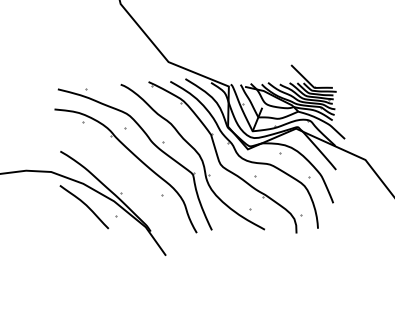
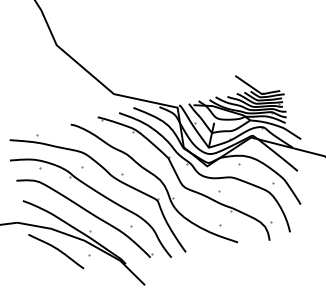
part: (122, 174) -> (88, 212), added

